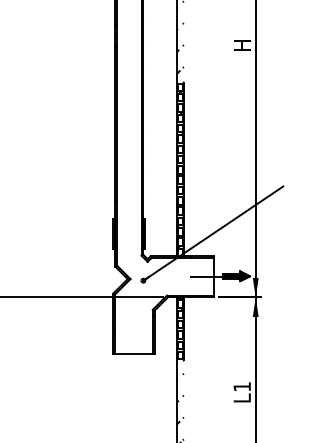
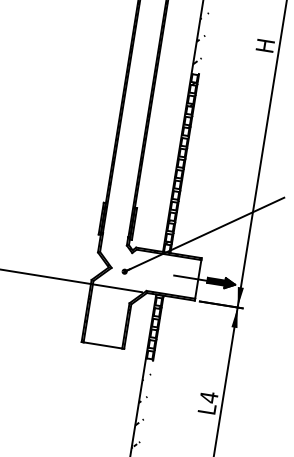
text: (241, 386) -> (208, 396), L1 -> L4

